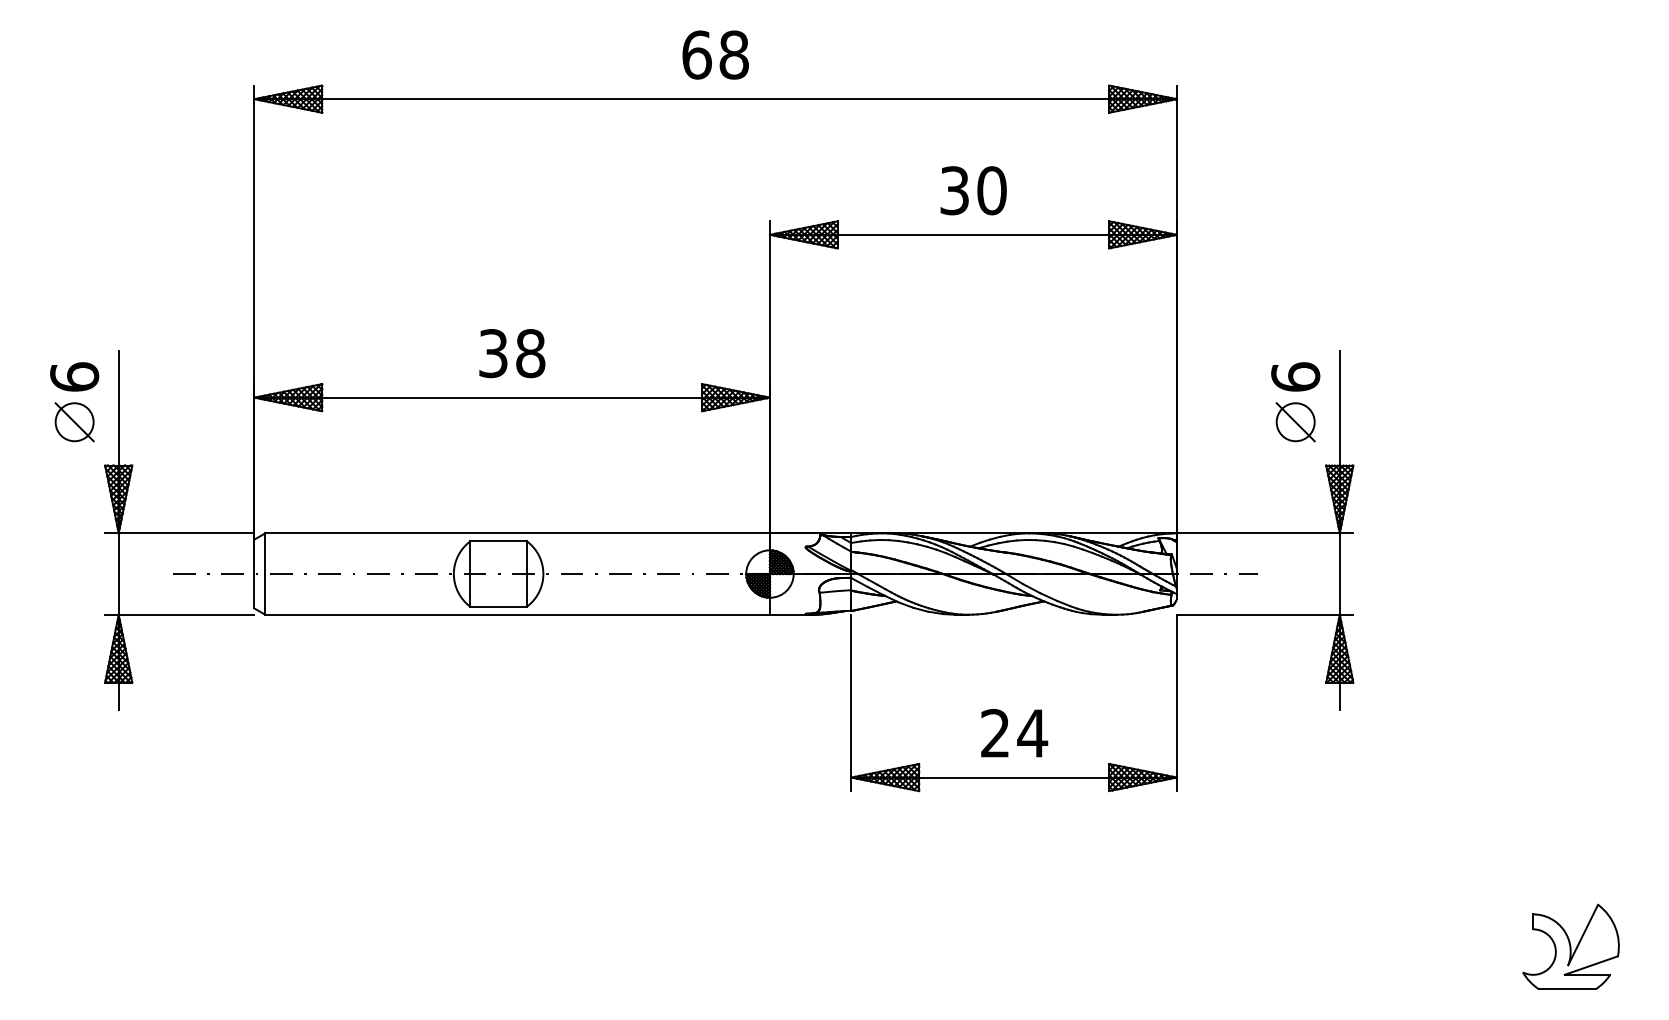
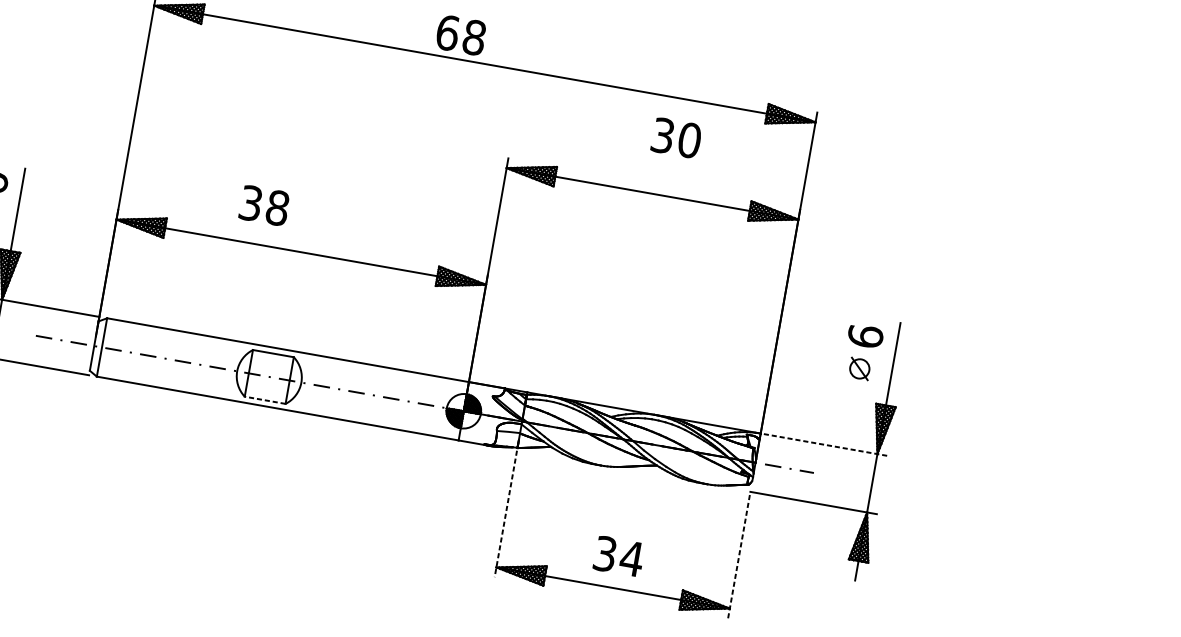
text: (715, 54) -> (461, 34), moved
text: (973, 190) -> (676, 137), moved
text: (512, 353) -> (264, 205), moved
part: (1295, 422) -> (859, 369), size x0.7
line: (1264, 533) -> (823, 444), solid -> dashed
line: (498, 606) -> (265, 400), solid -> dashed
line: (1177, 702) -> (739, 554), solid -> dashed
line: (851, 703) -> (505, 514), solid -> dashed
text: (995, 733) -> (605, 554), 24 -> 34

